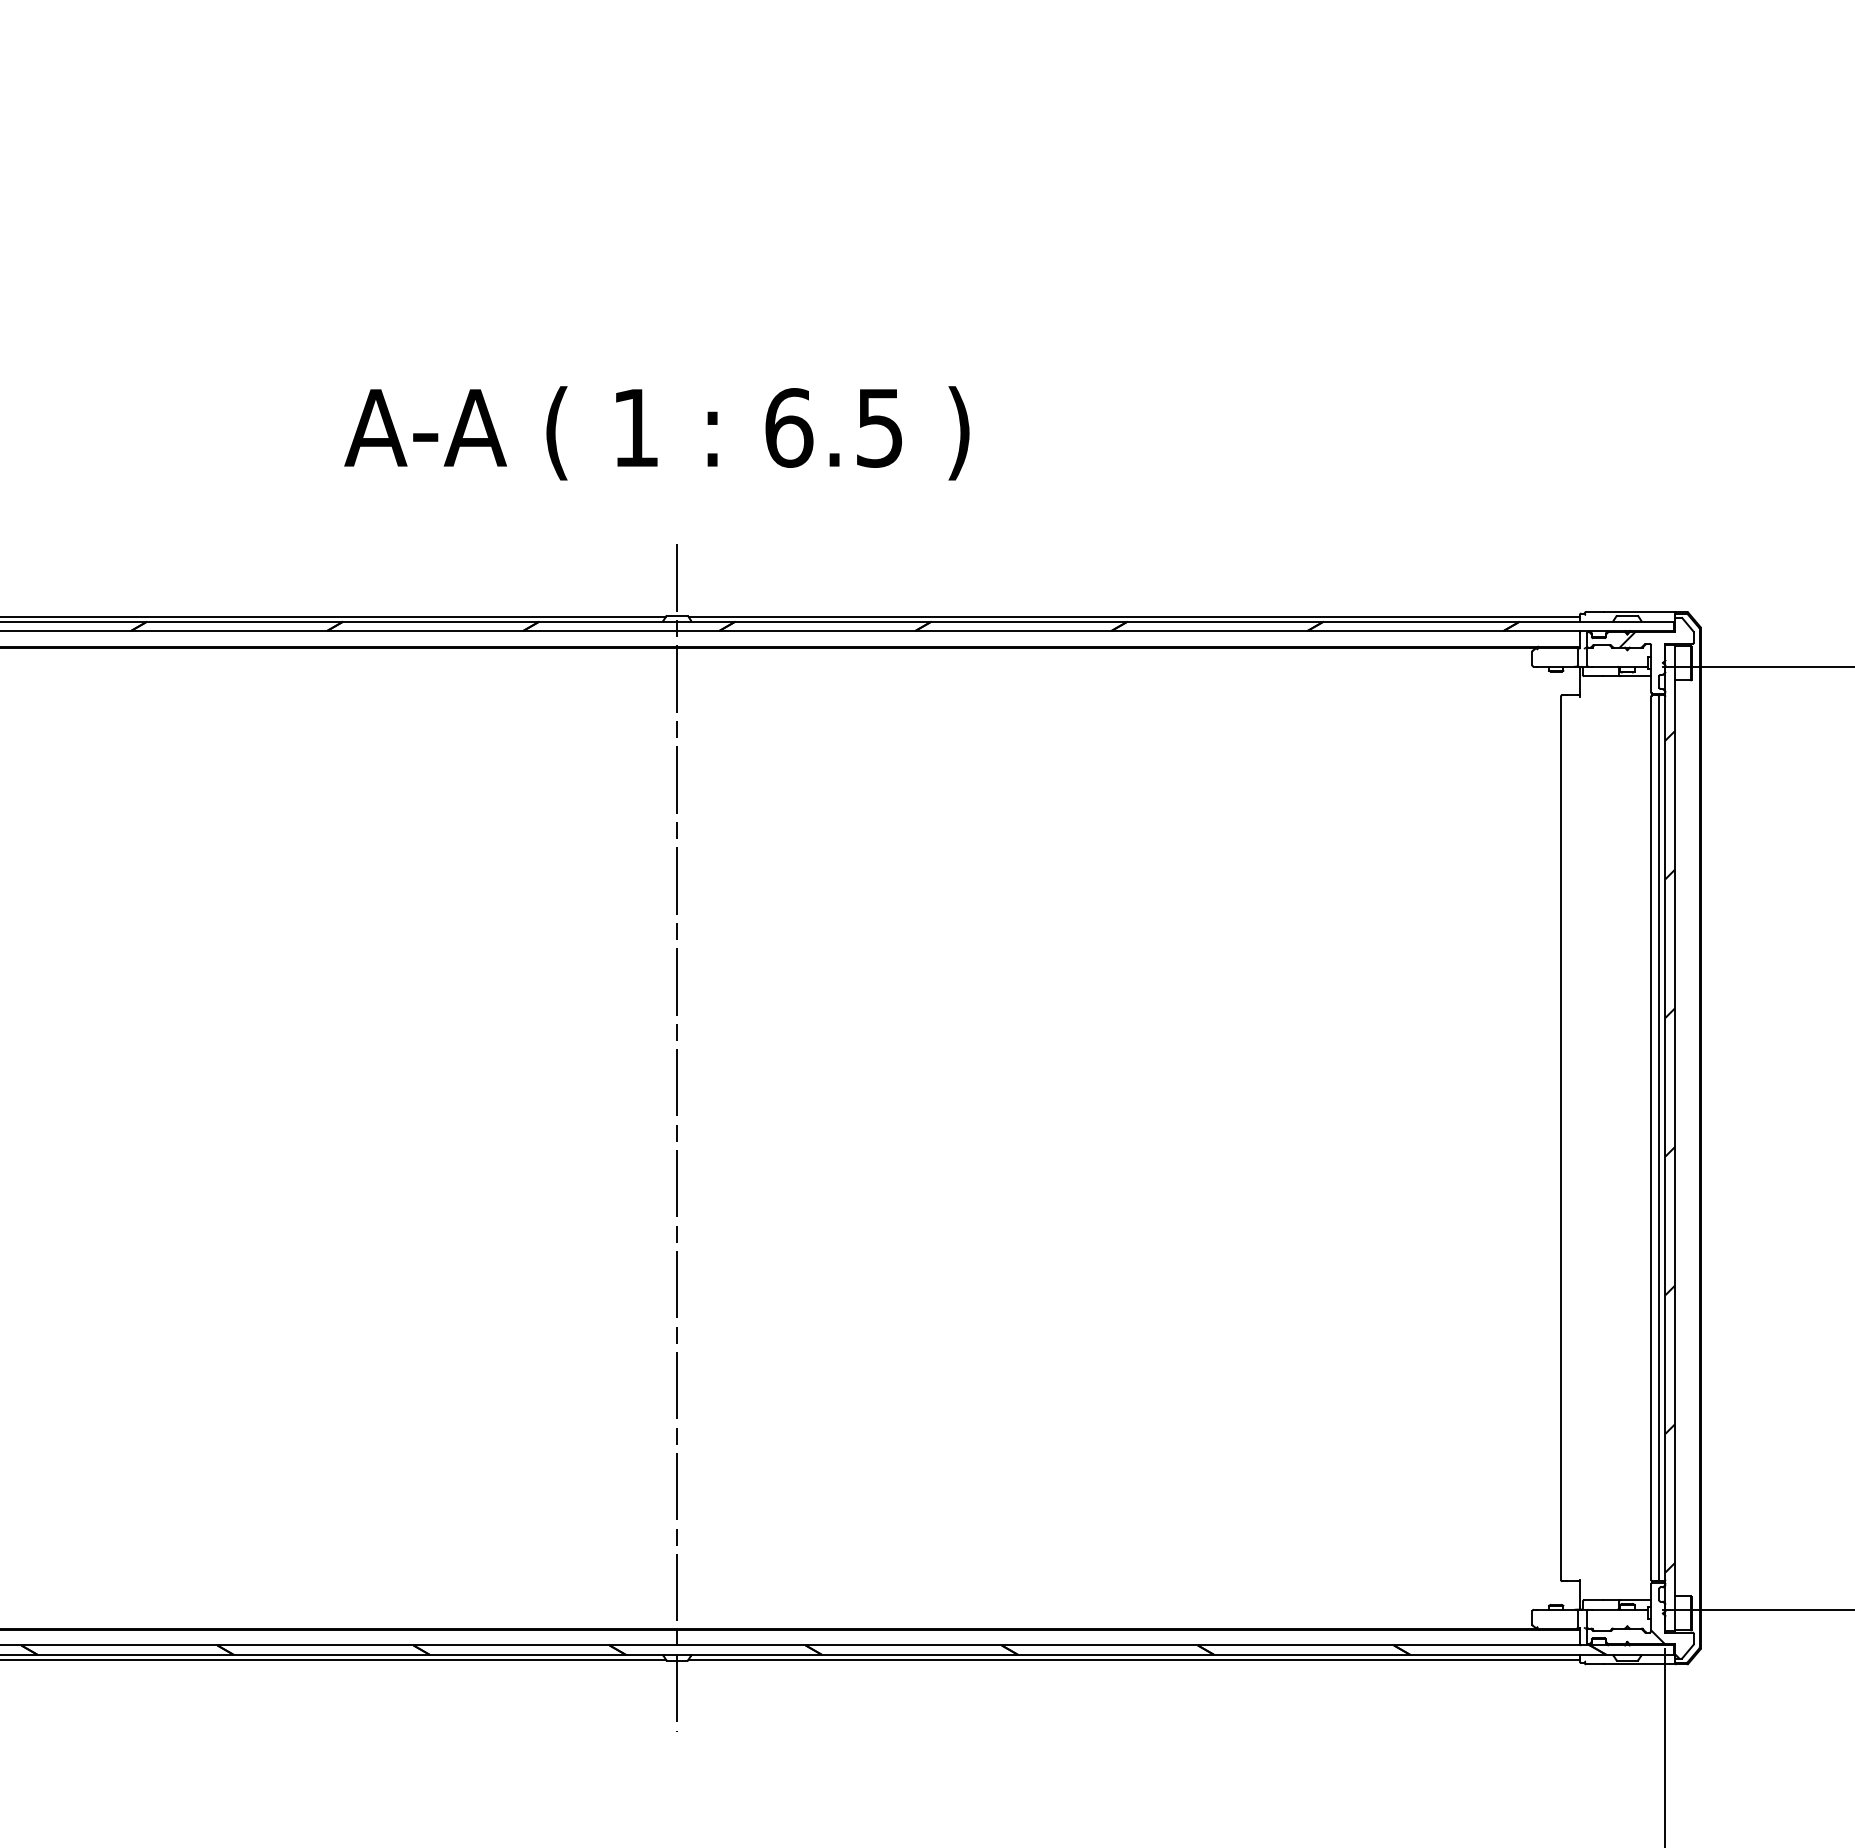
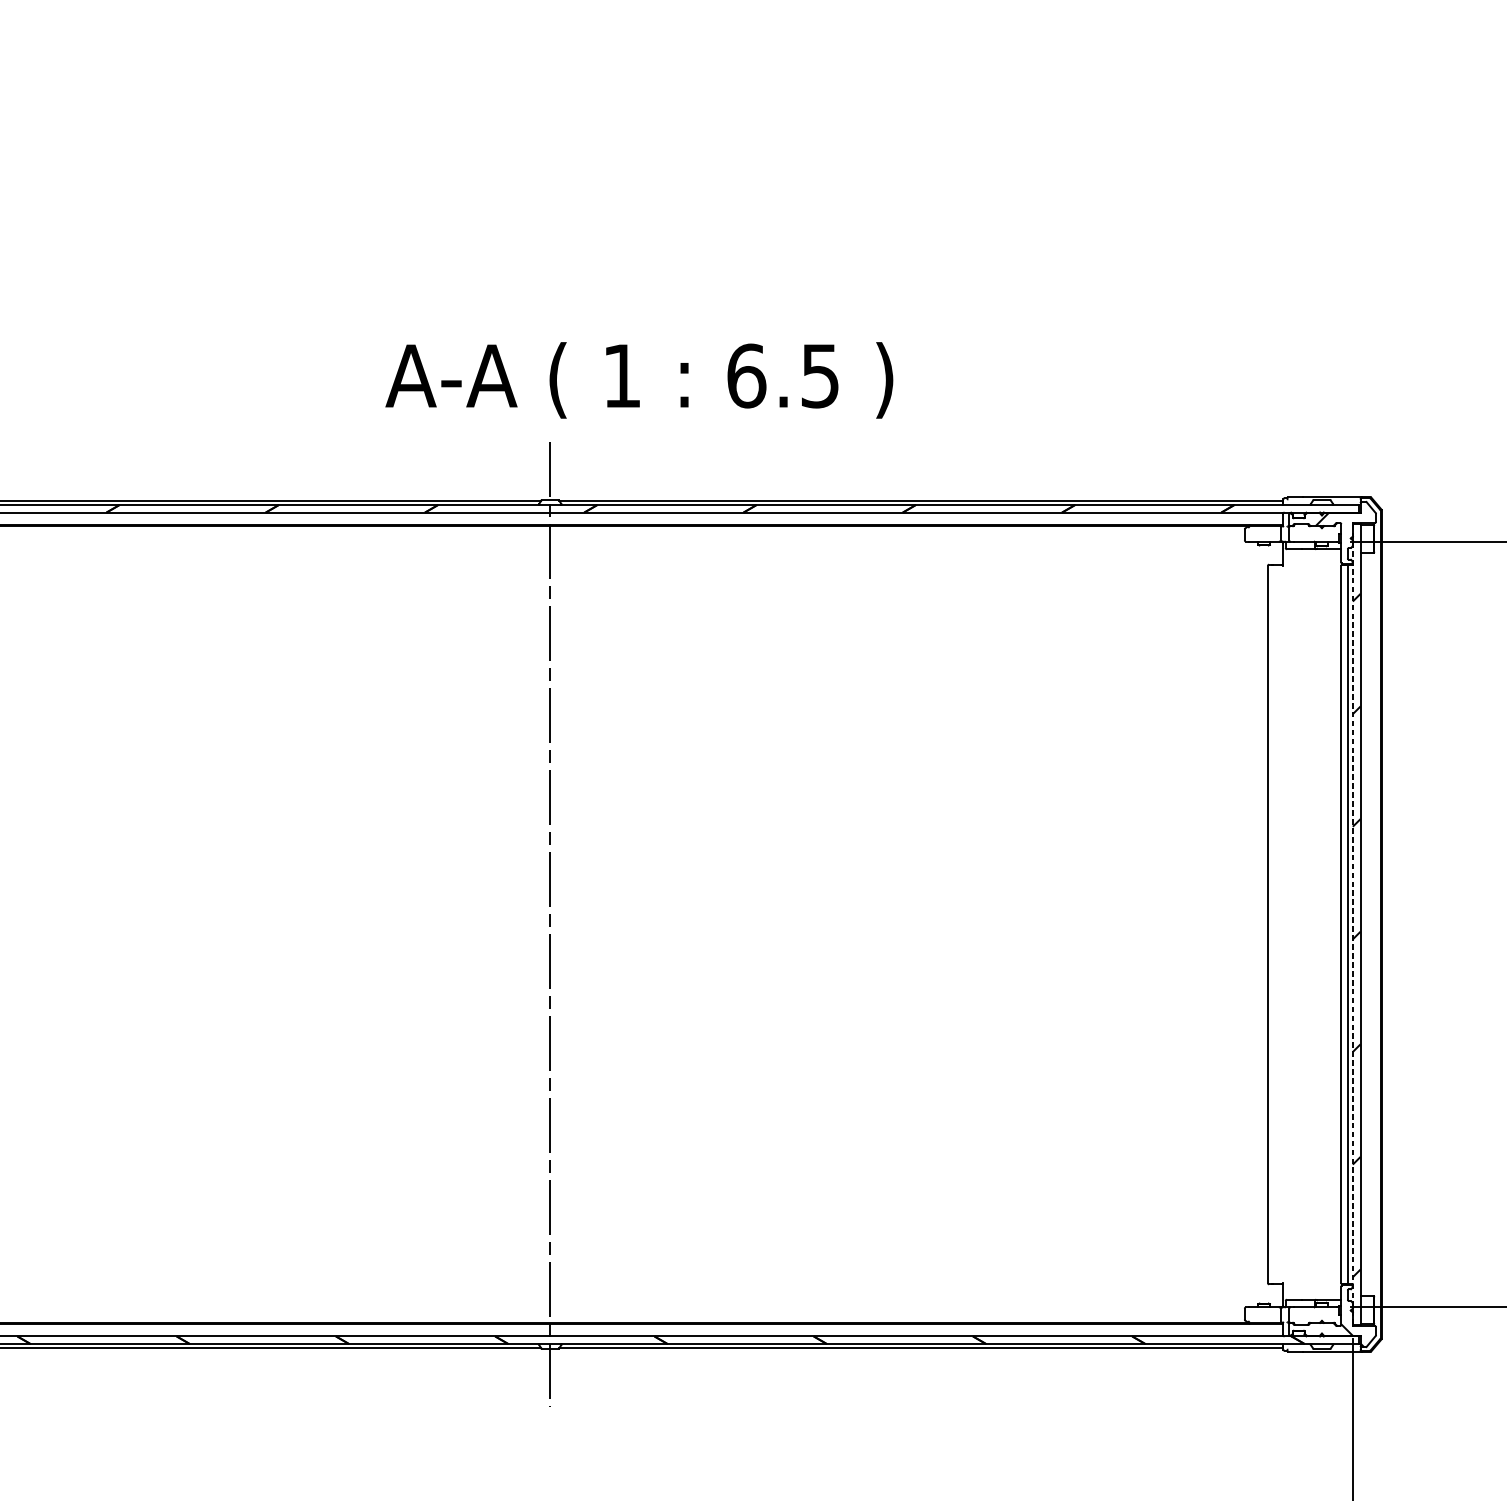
text: (656, 433) -> (638, 380), moved
line: (1665, 1138) -> (1352, 924), solid -> dashed

